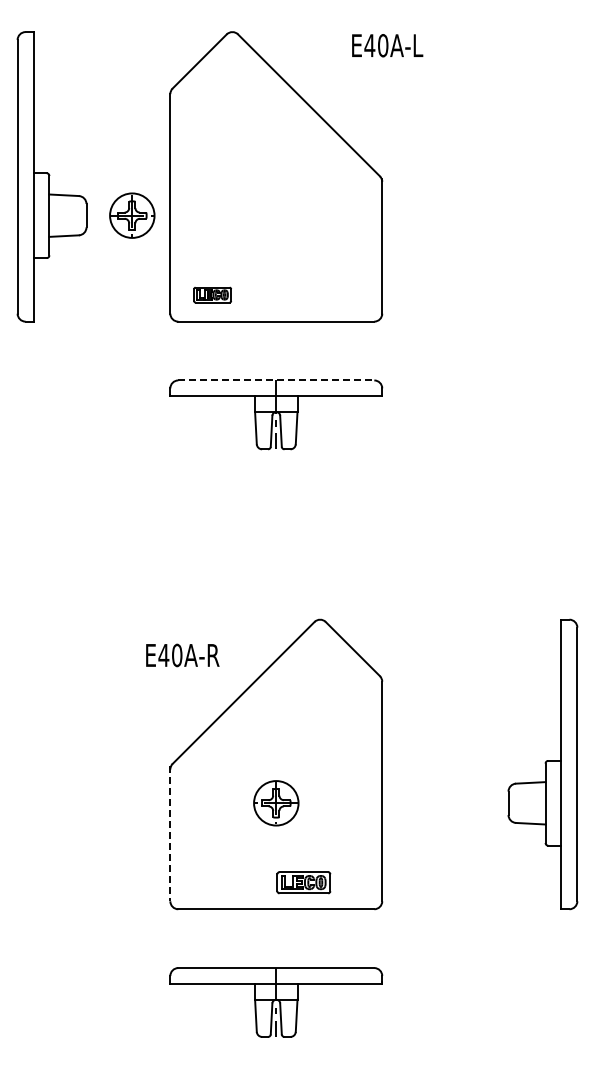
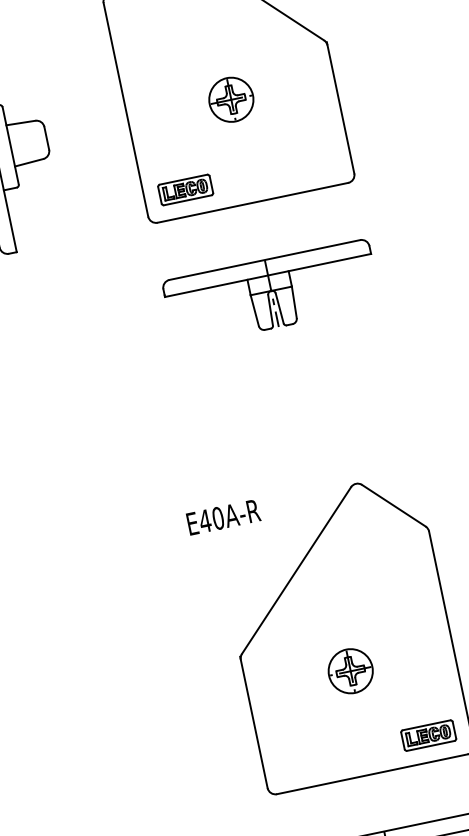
part: (132, 215) -> (231, 99), moved
part: (212, 294) -> (185, 189), size x1.43
line: (276, 380) -> (265, 260), dashed -> solid
text: (182, 655) -> (223, 517), moved
line: (170, 833) -> (253, 722), dashed -> solid
part: (303, 882) -> (428, 735), moved

